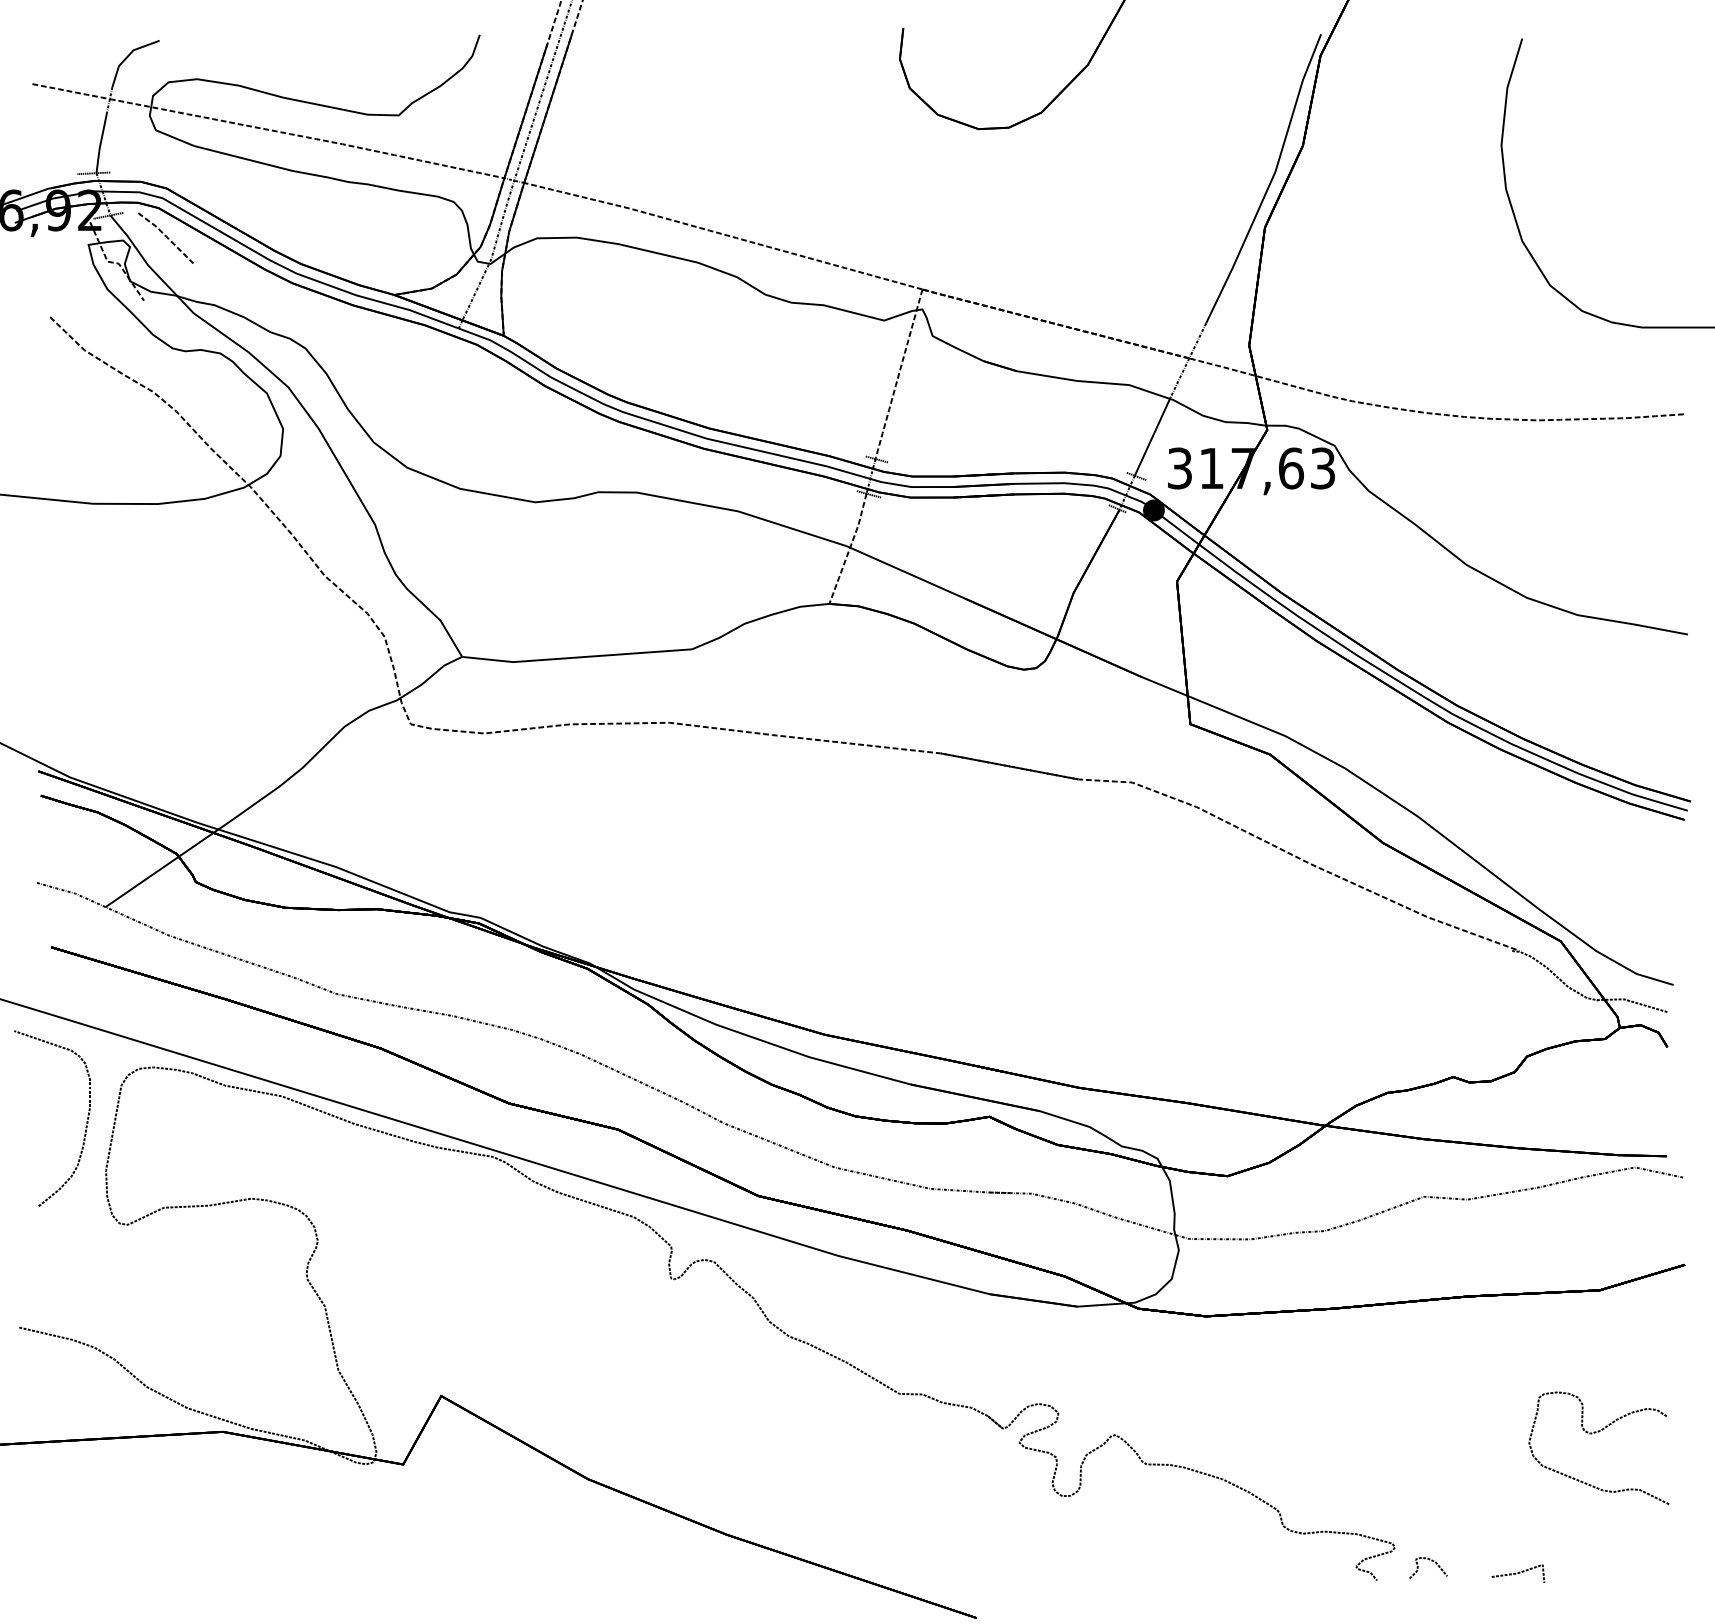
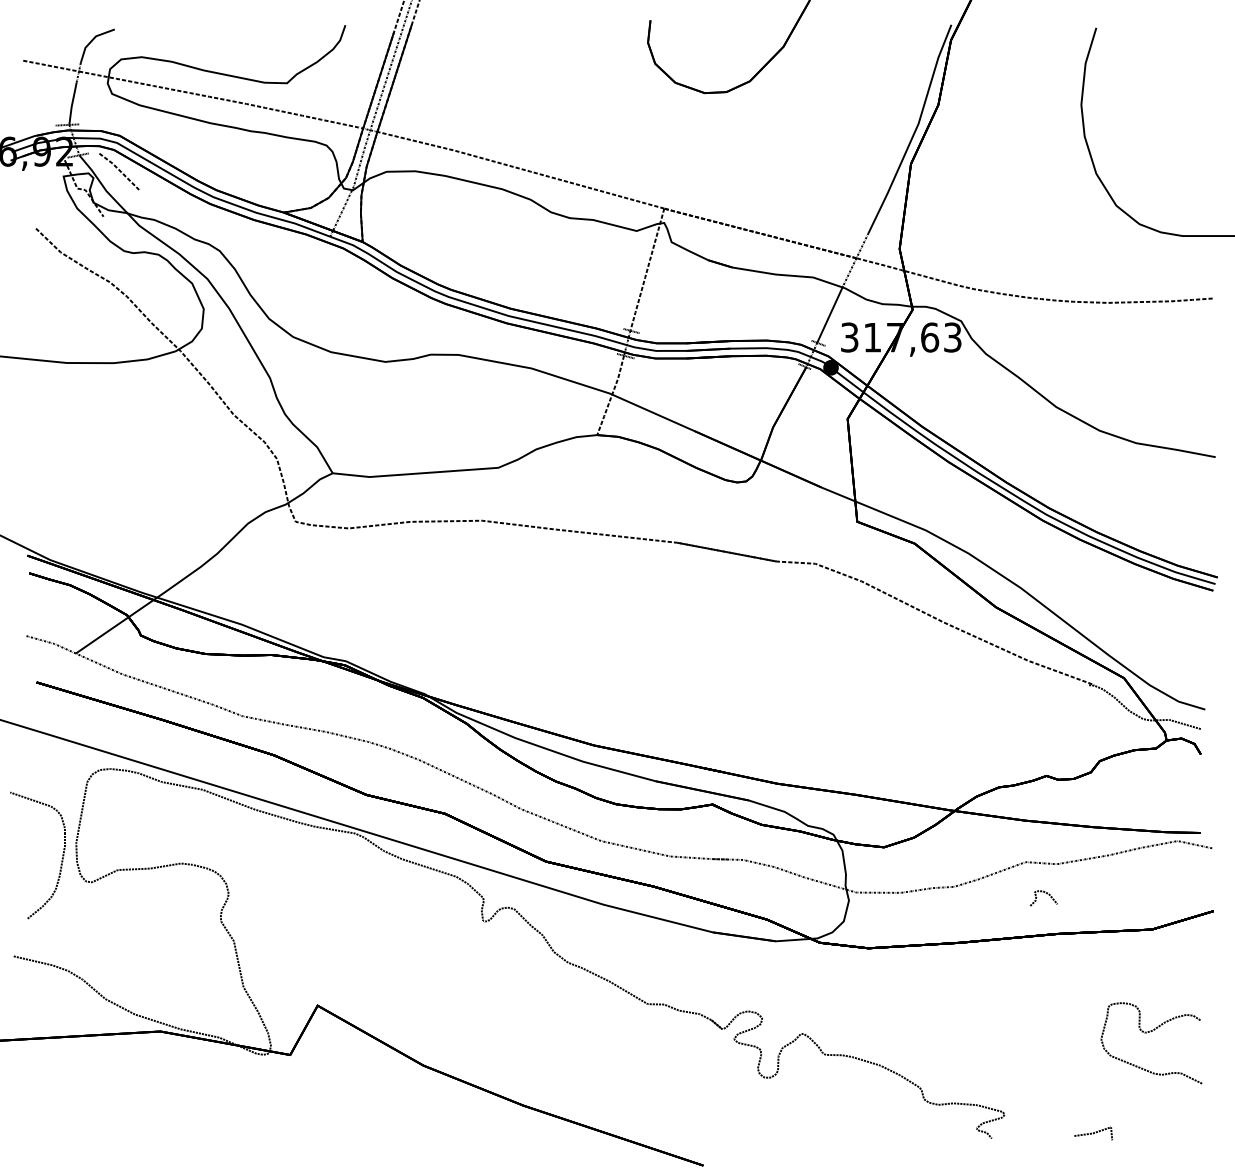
curve: (85, 1126) -> (61, 861), moved
curve: (1431, 1561) -> (1046, 893), moved

